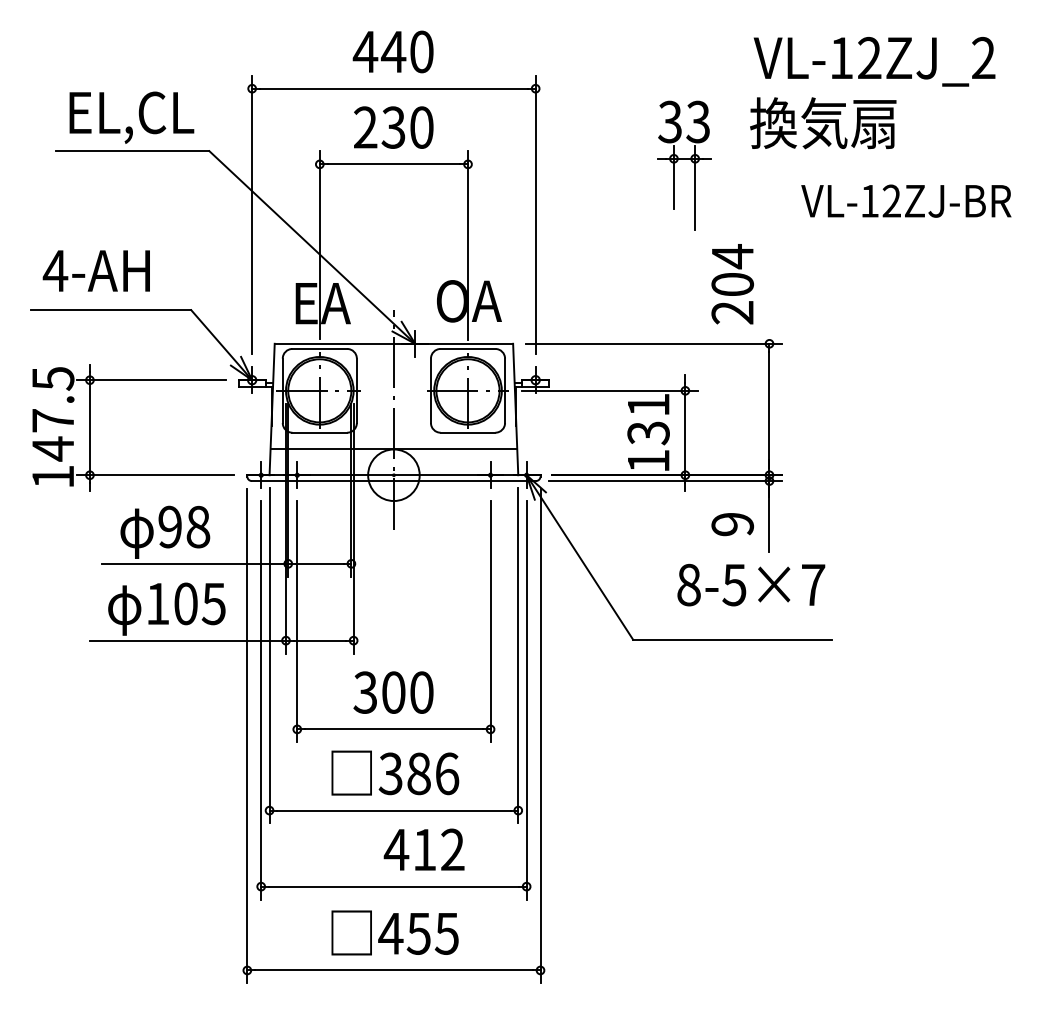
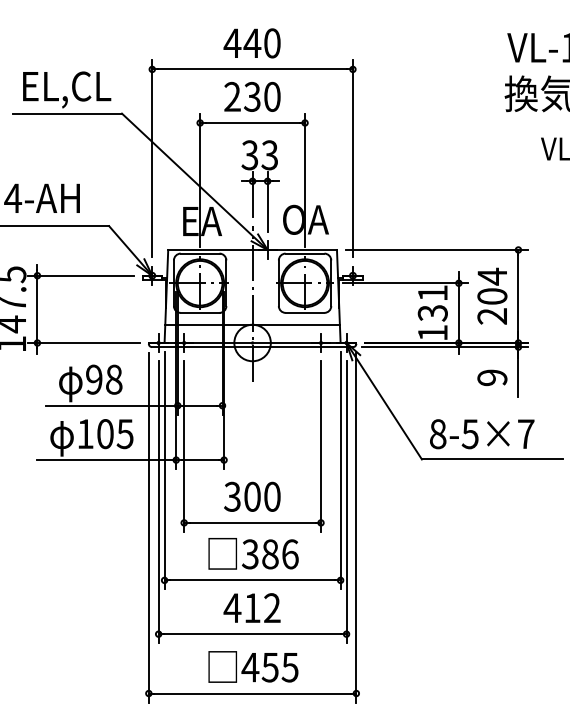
part: (684, 165) -> (260, 186), moved
text: (732, 284) -> (492, 296), moved
text: (751, 584) -> (482, 433), moved
text: (423, 849) -> (251, 607), moved

